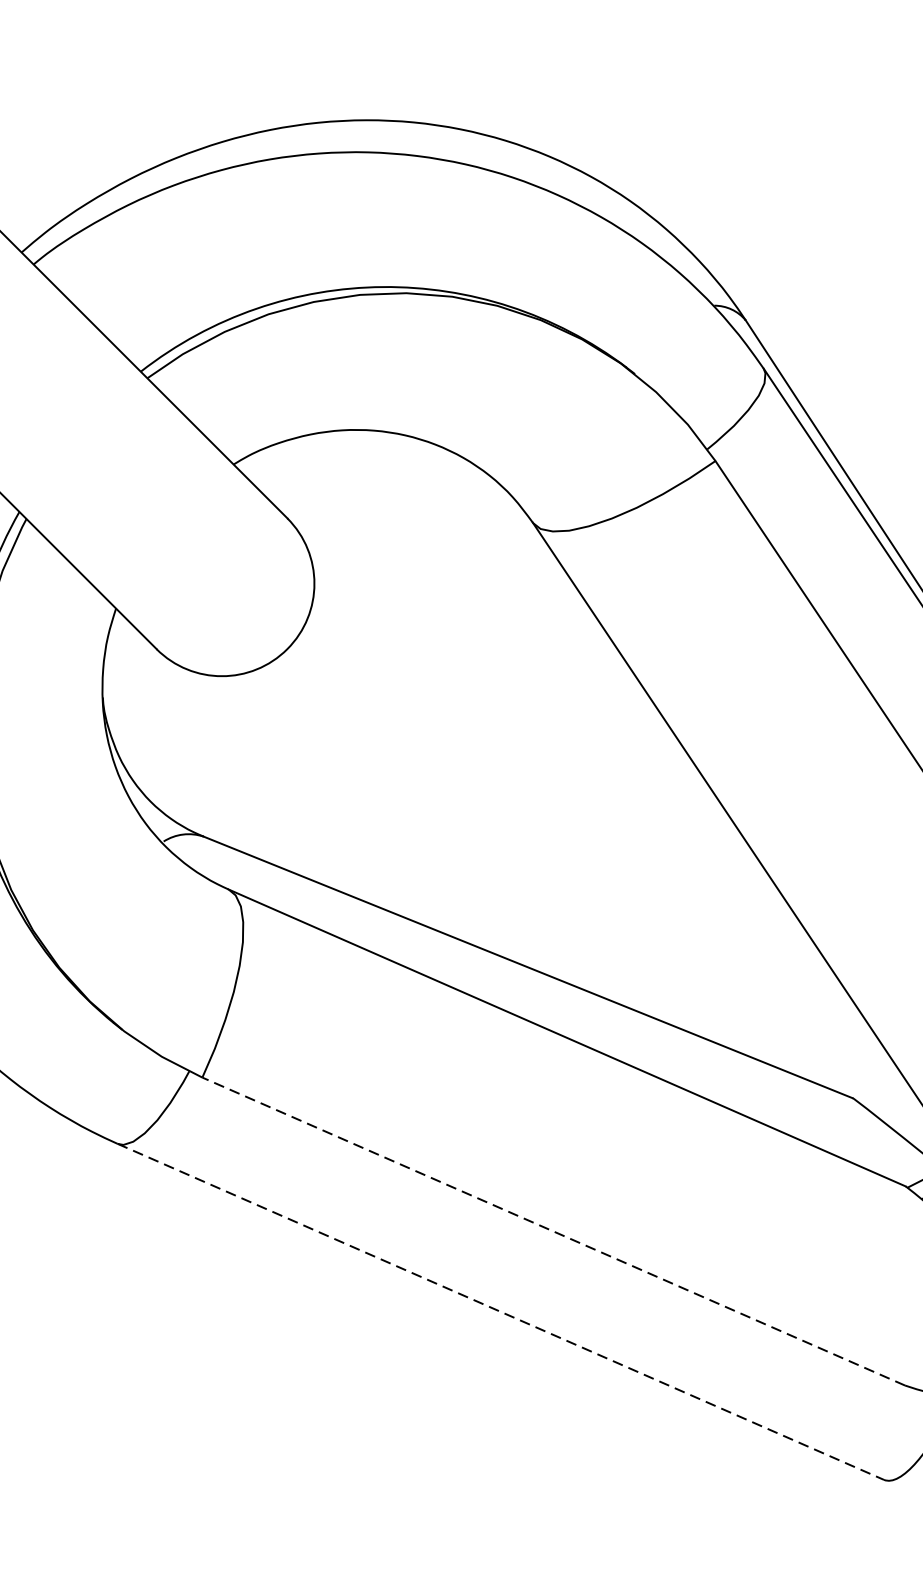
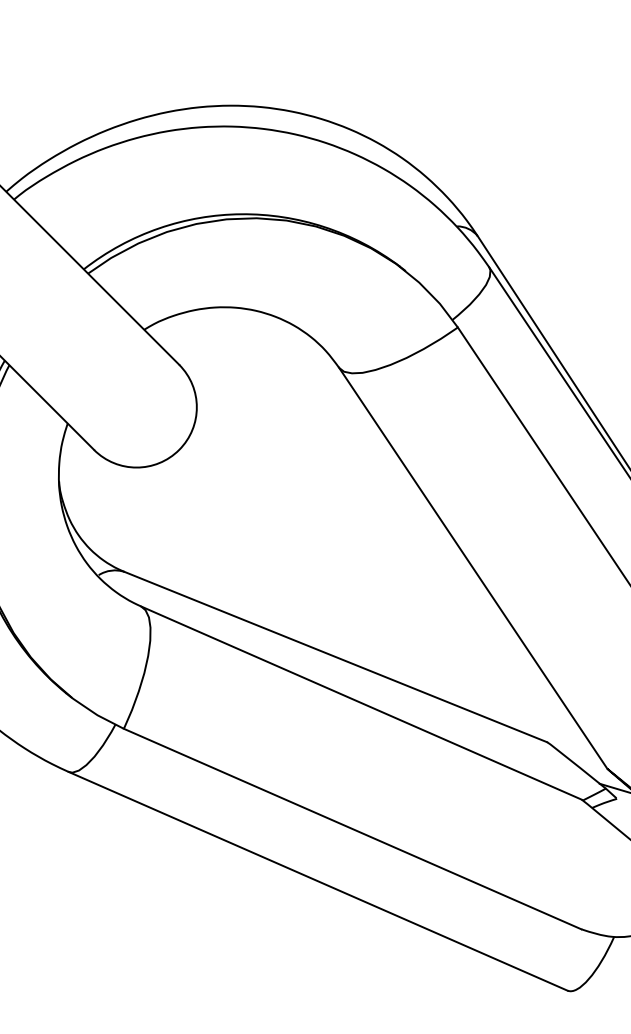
line: (553, 1232) -> (352, 829), dashed -> solid
line: (501, 1312) -> (318, 881), dashed -> solid

